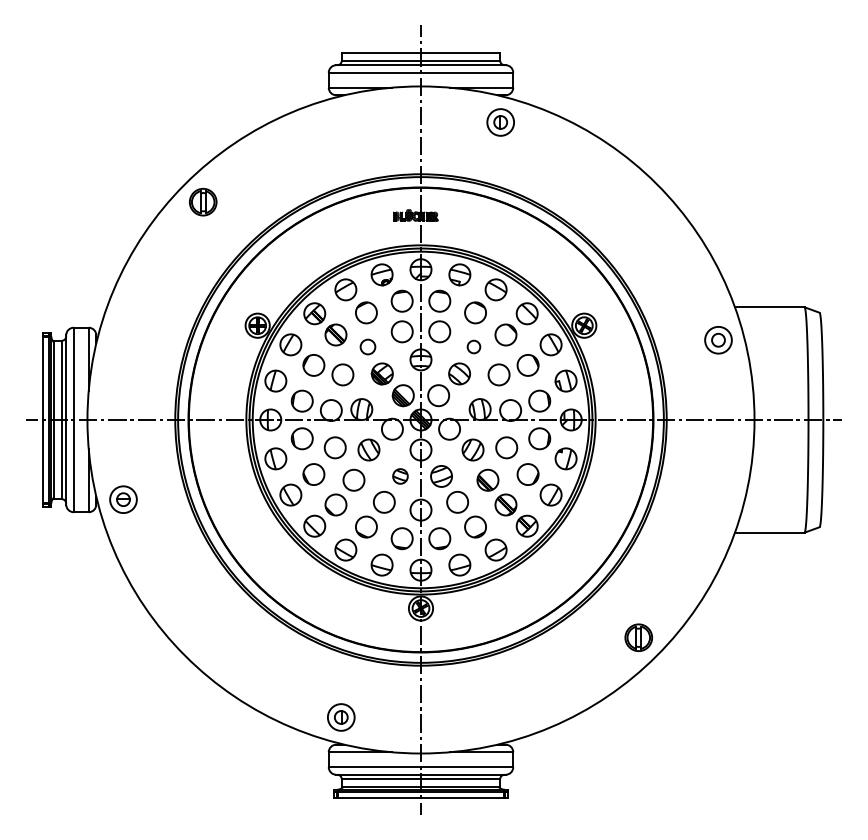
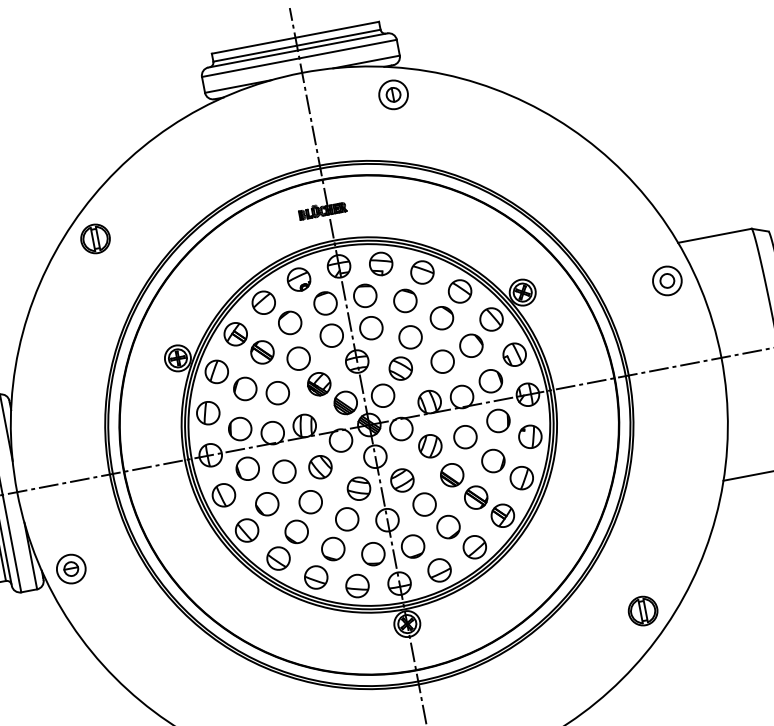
circle: (367, 346) -> (298, 358), size x1.43
circle: (473, 346) -> (409, 336), size x1.67
part: (400, 476) -> (359, 488), size x1.43

